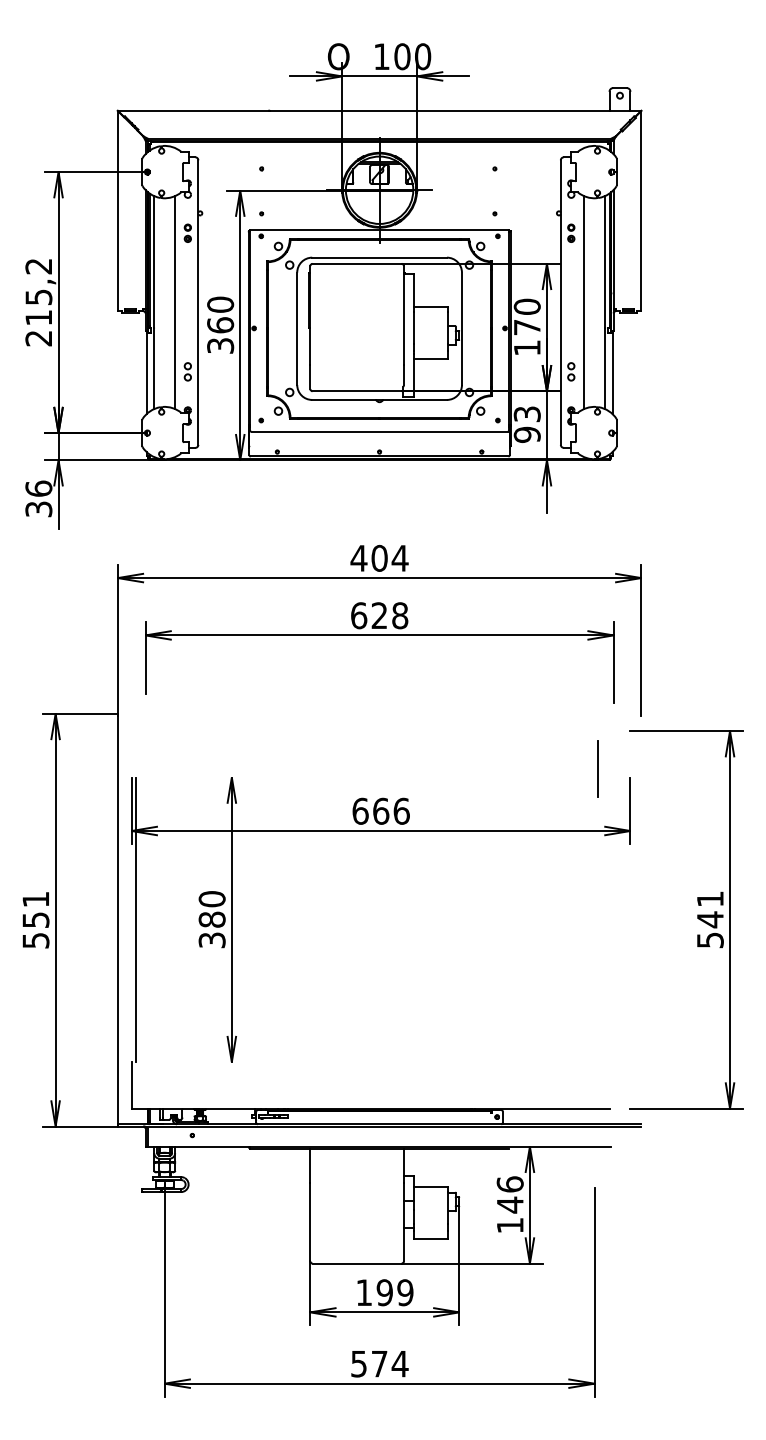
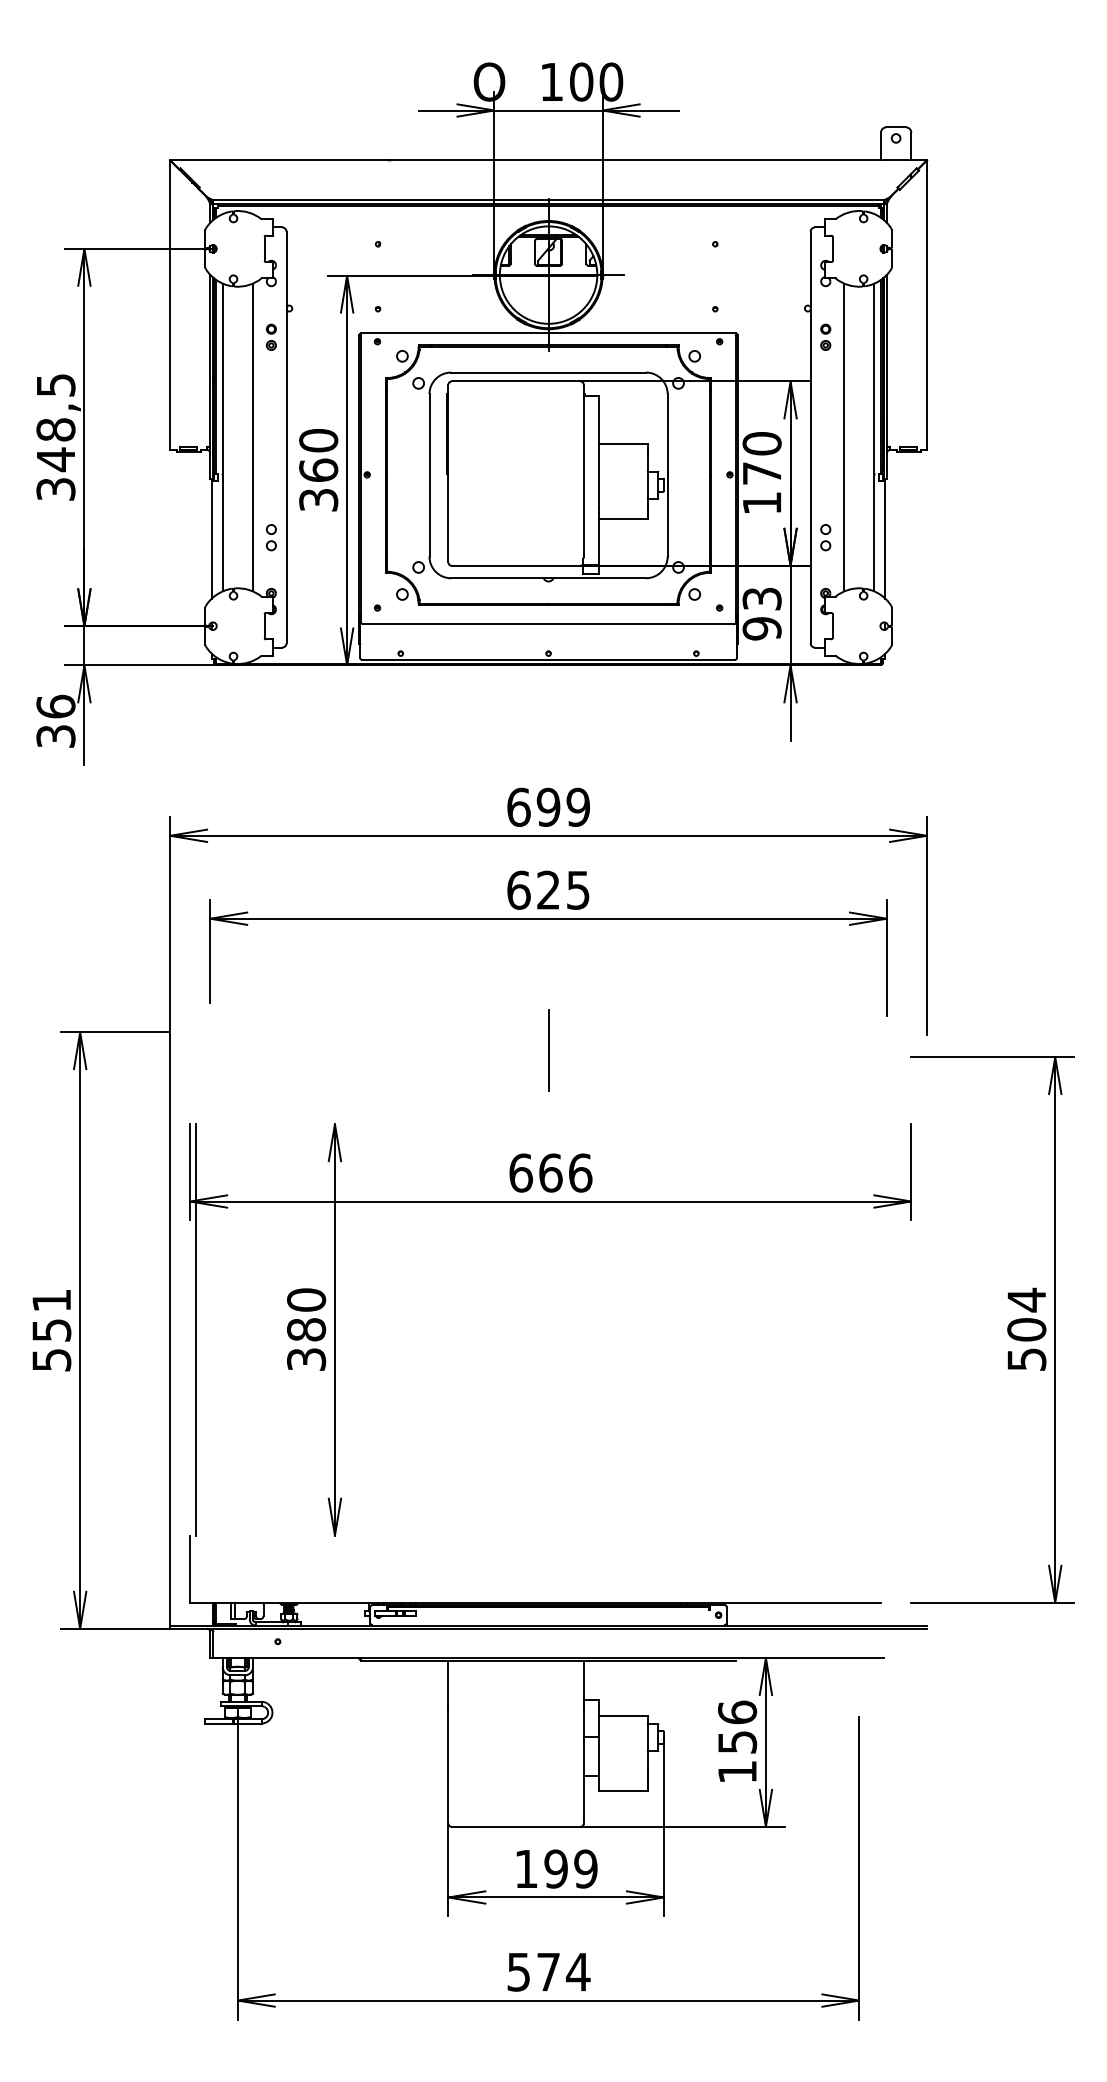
text: (38, 302) -> (55, 437), 215,2 -> 348,5
text: (379, 557) -> (548, 806), 404 -> 699
text: (400, 615) -> (578, 889), 628 -> 625
line: (597, 768) -> (548, 1050), moved
text: (709, 909) -> (1025, 1314), 541 -> 504
text: (510, 1204) -> (737, 1741), 146 -> 156

